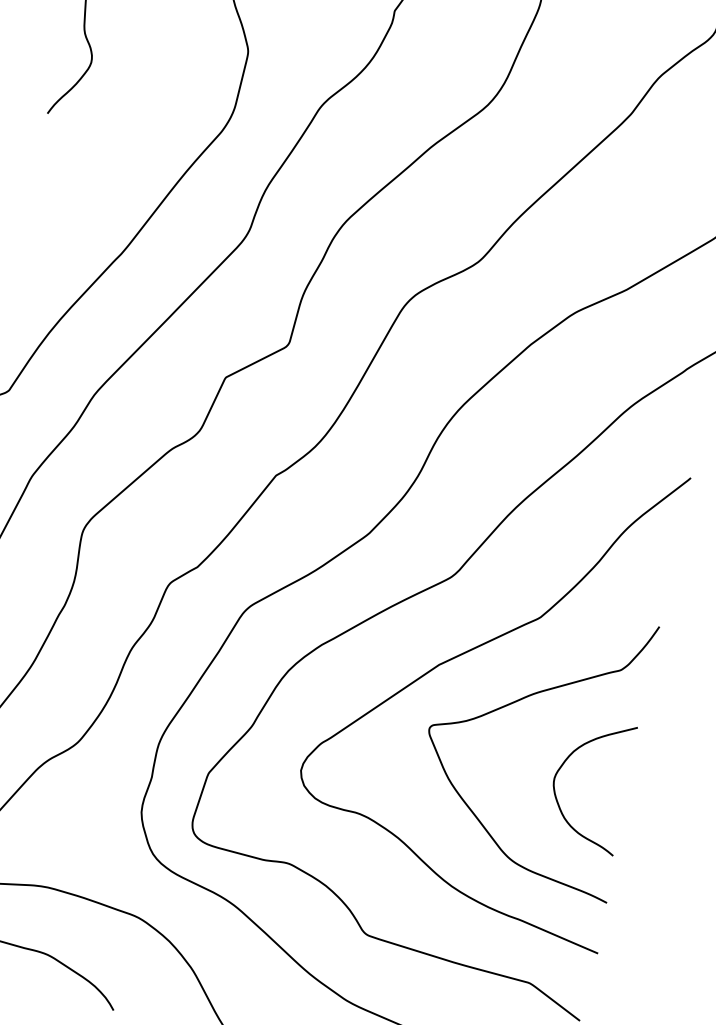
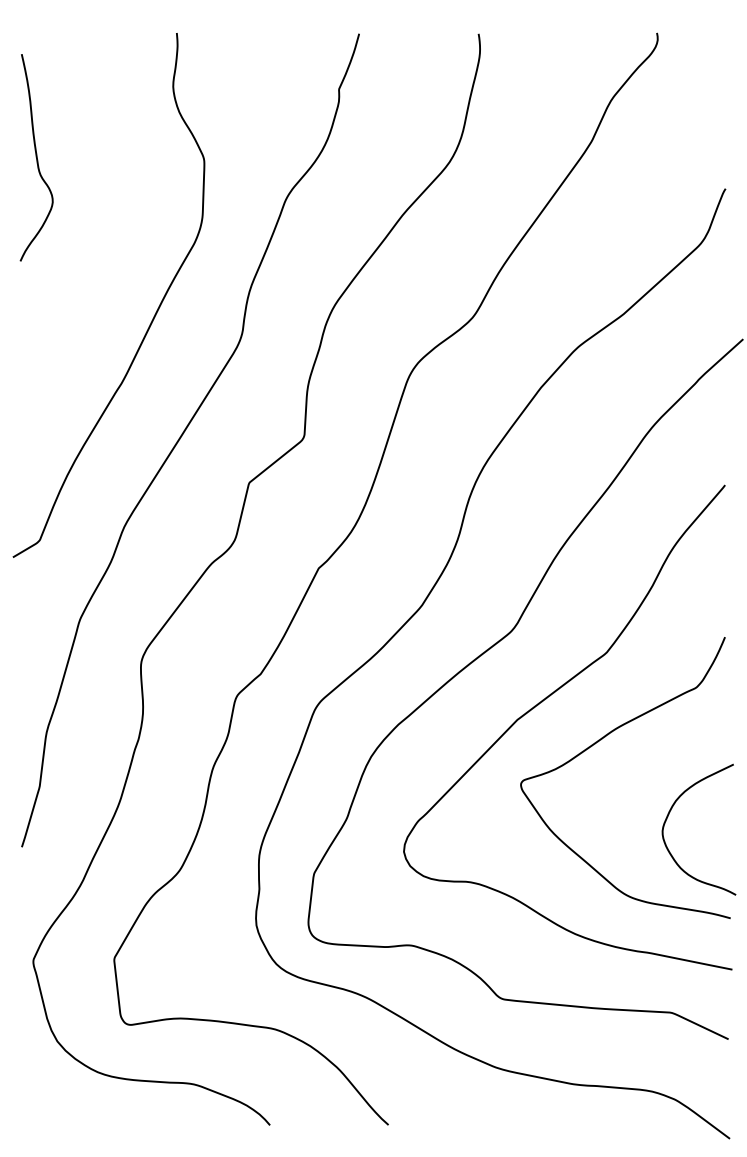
curve: (561, 767) -> (667, 819), moved

